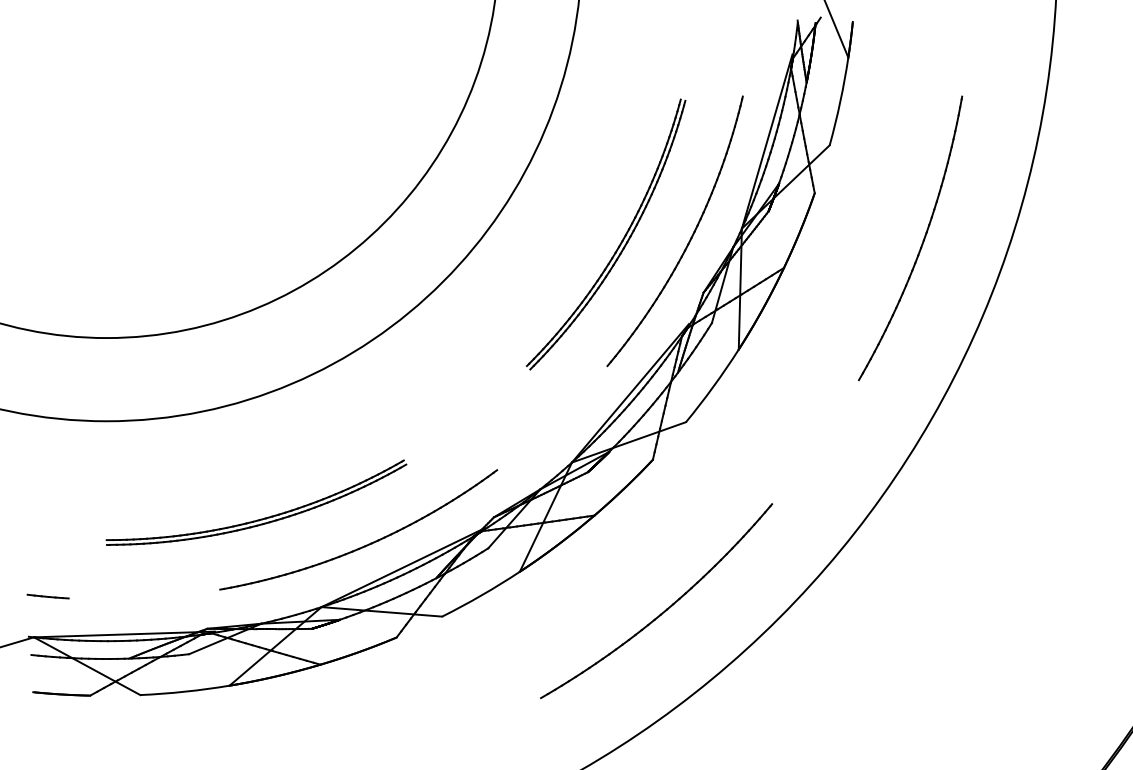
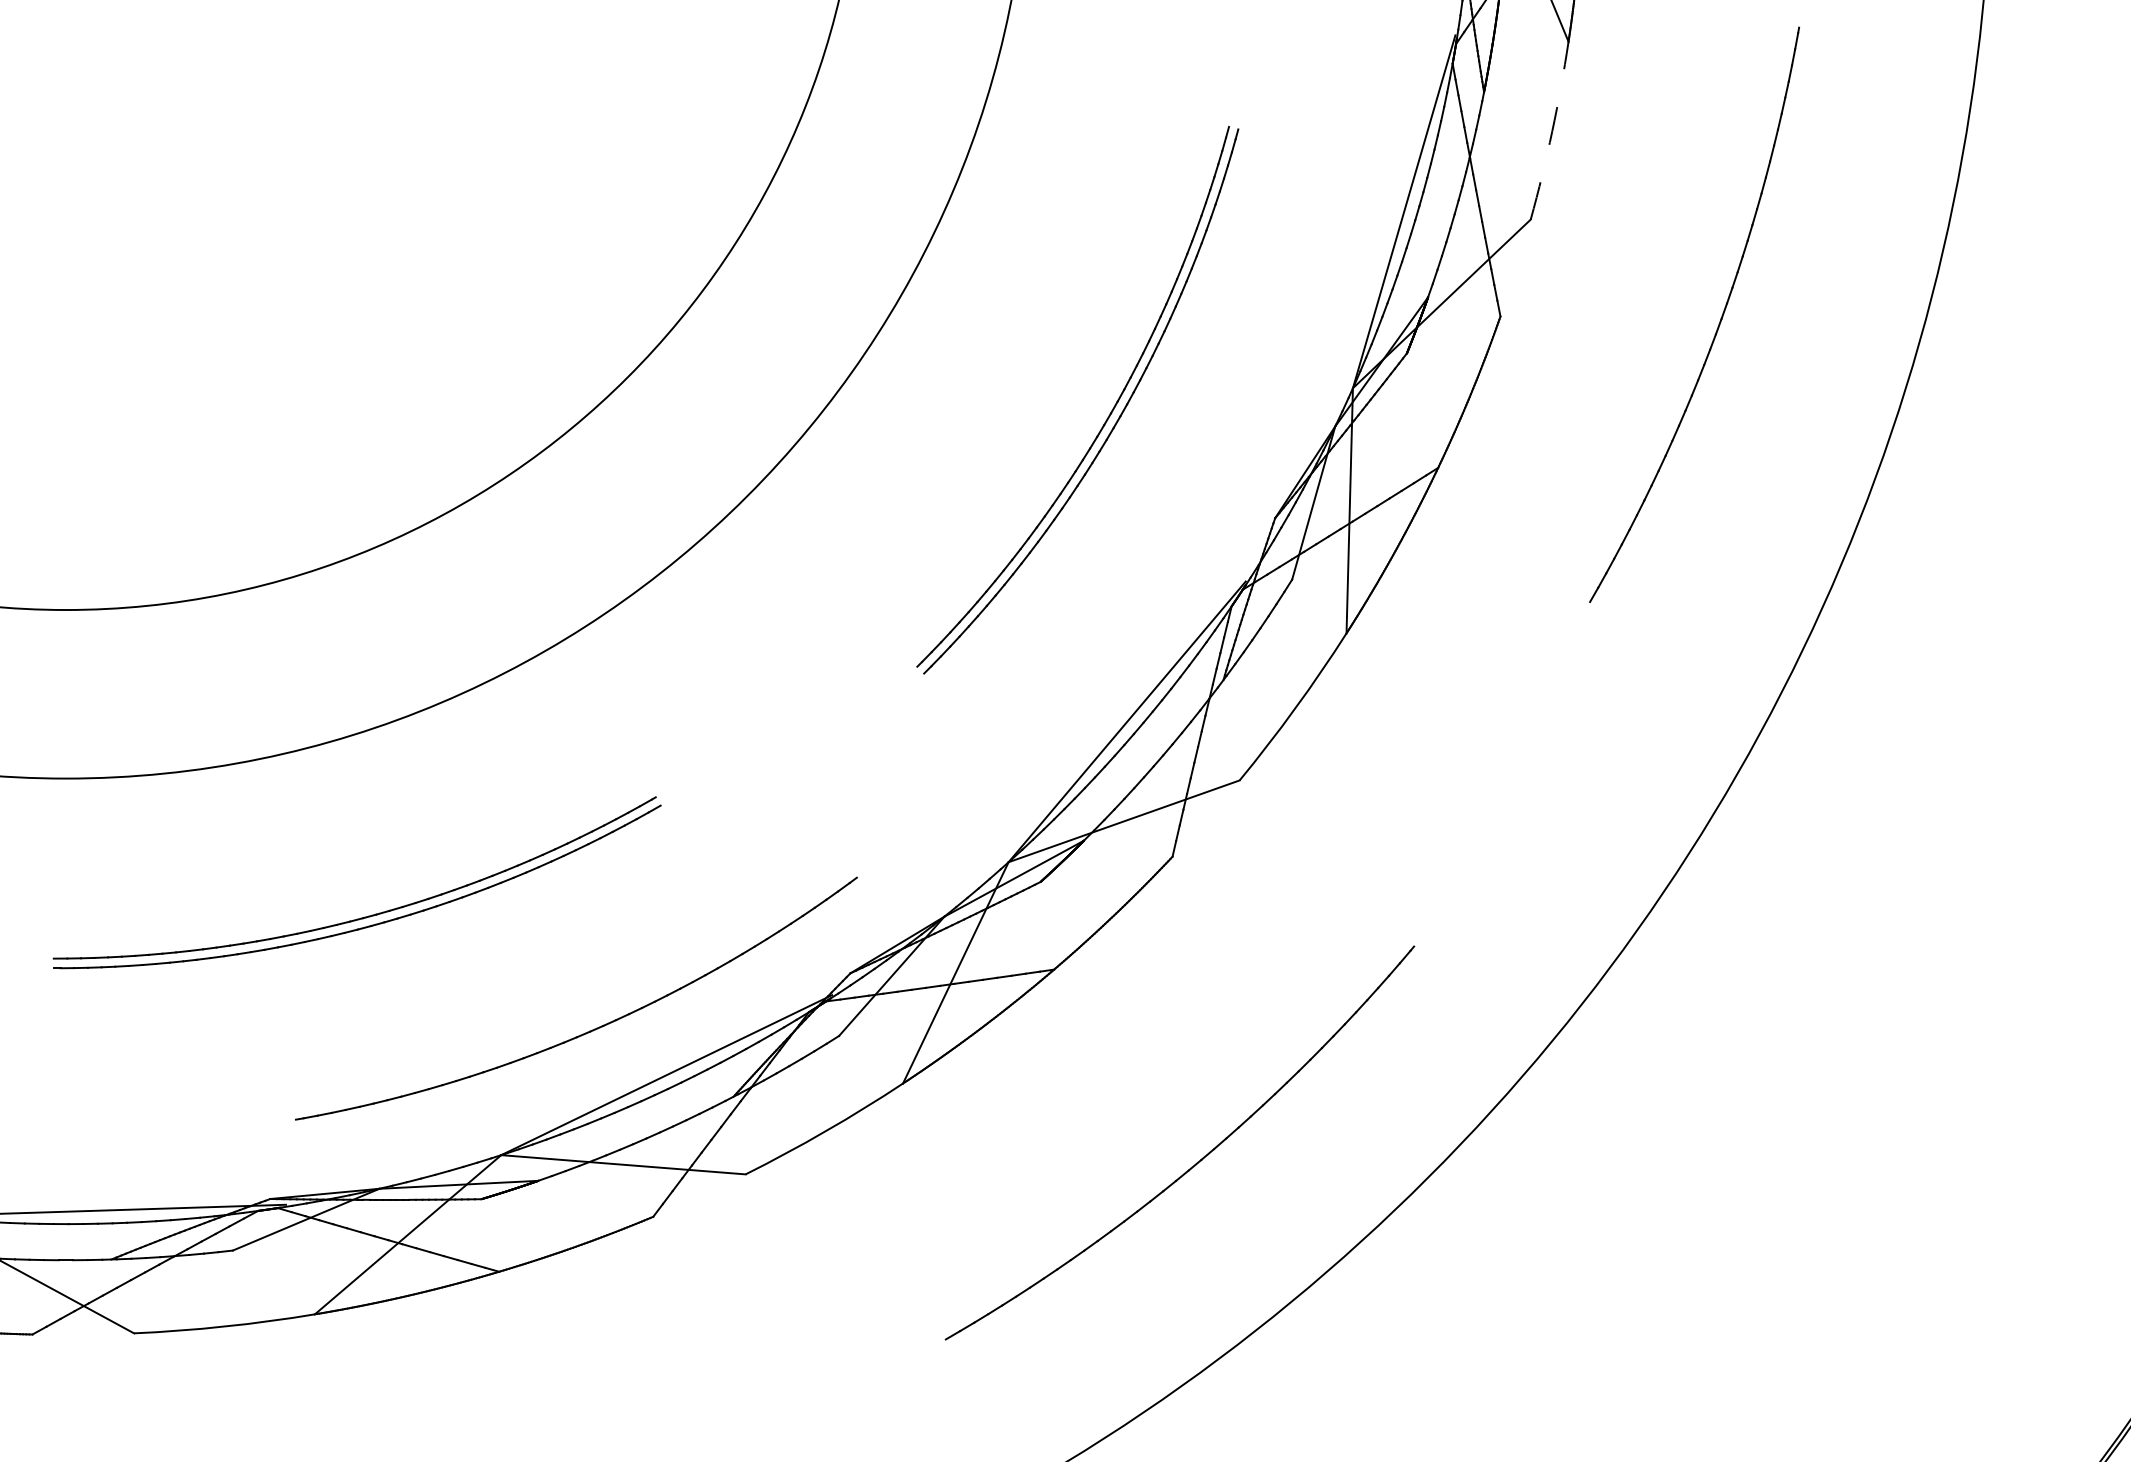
arc: (840, 101) -> (1552, 130), solid -> dashed
part: (689, 239) -> (1246, 410), removed
part: (921, 243) -> (1716, 325), moved
part: (260, 518) -> (365, 914), moved

